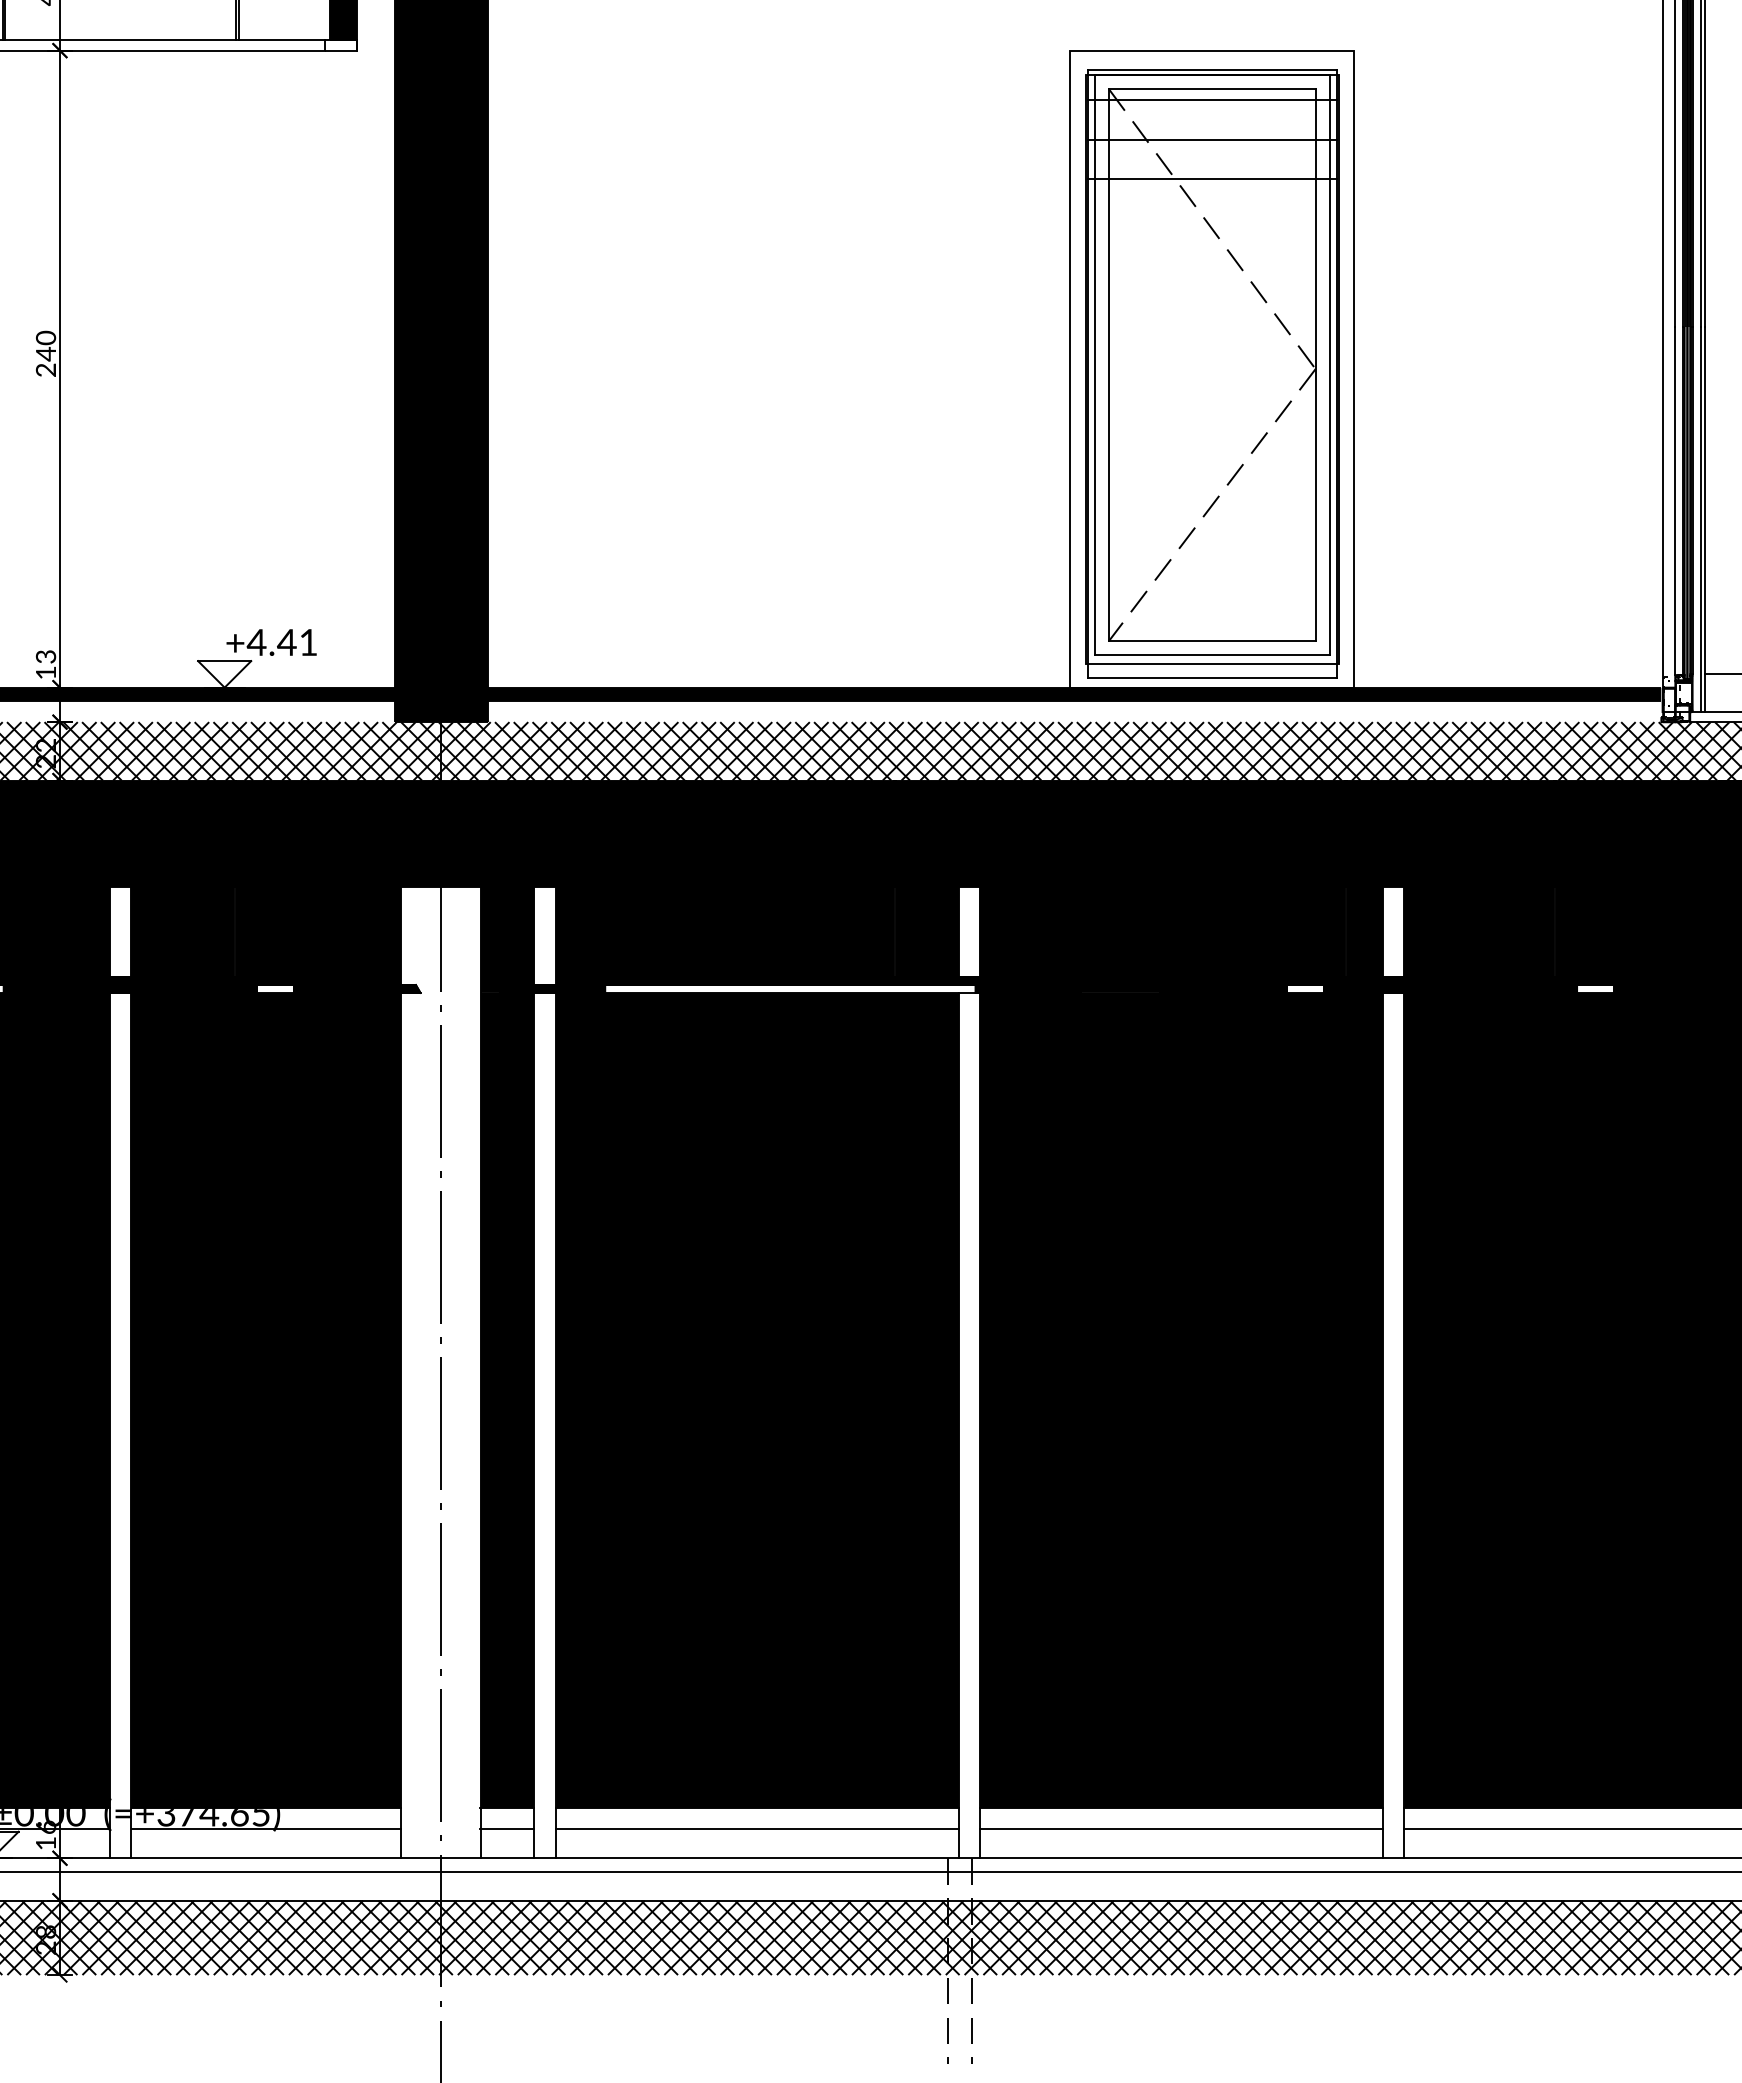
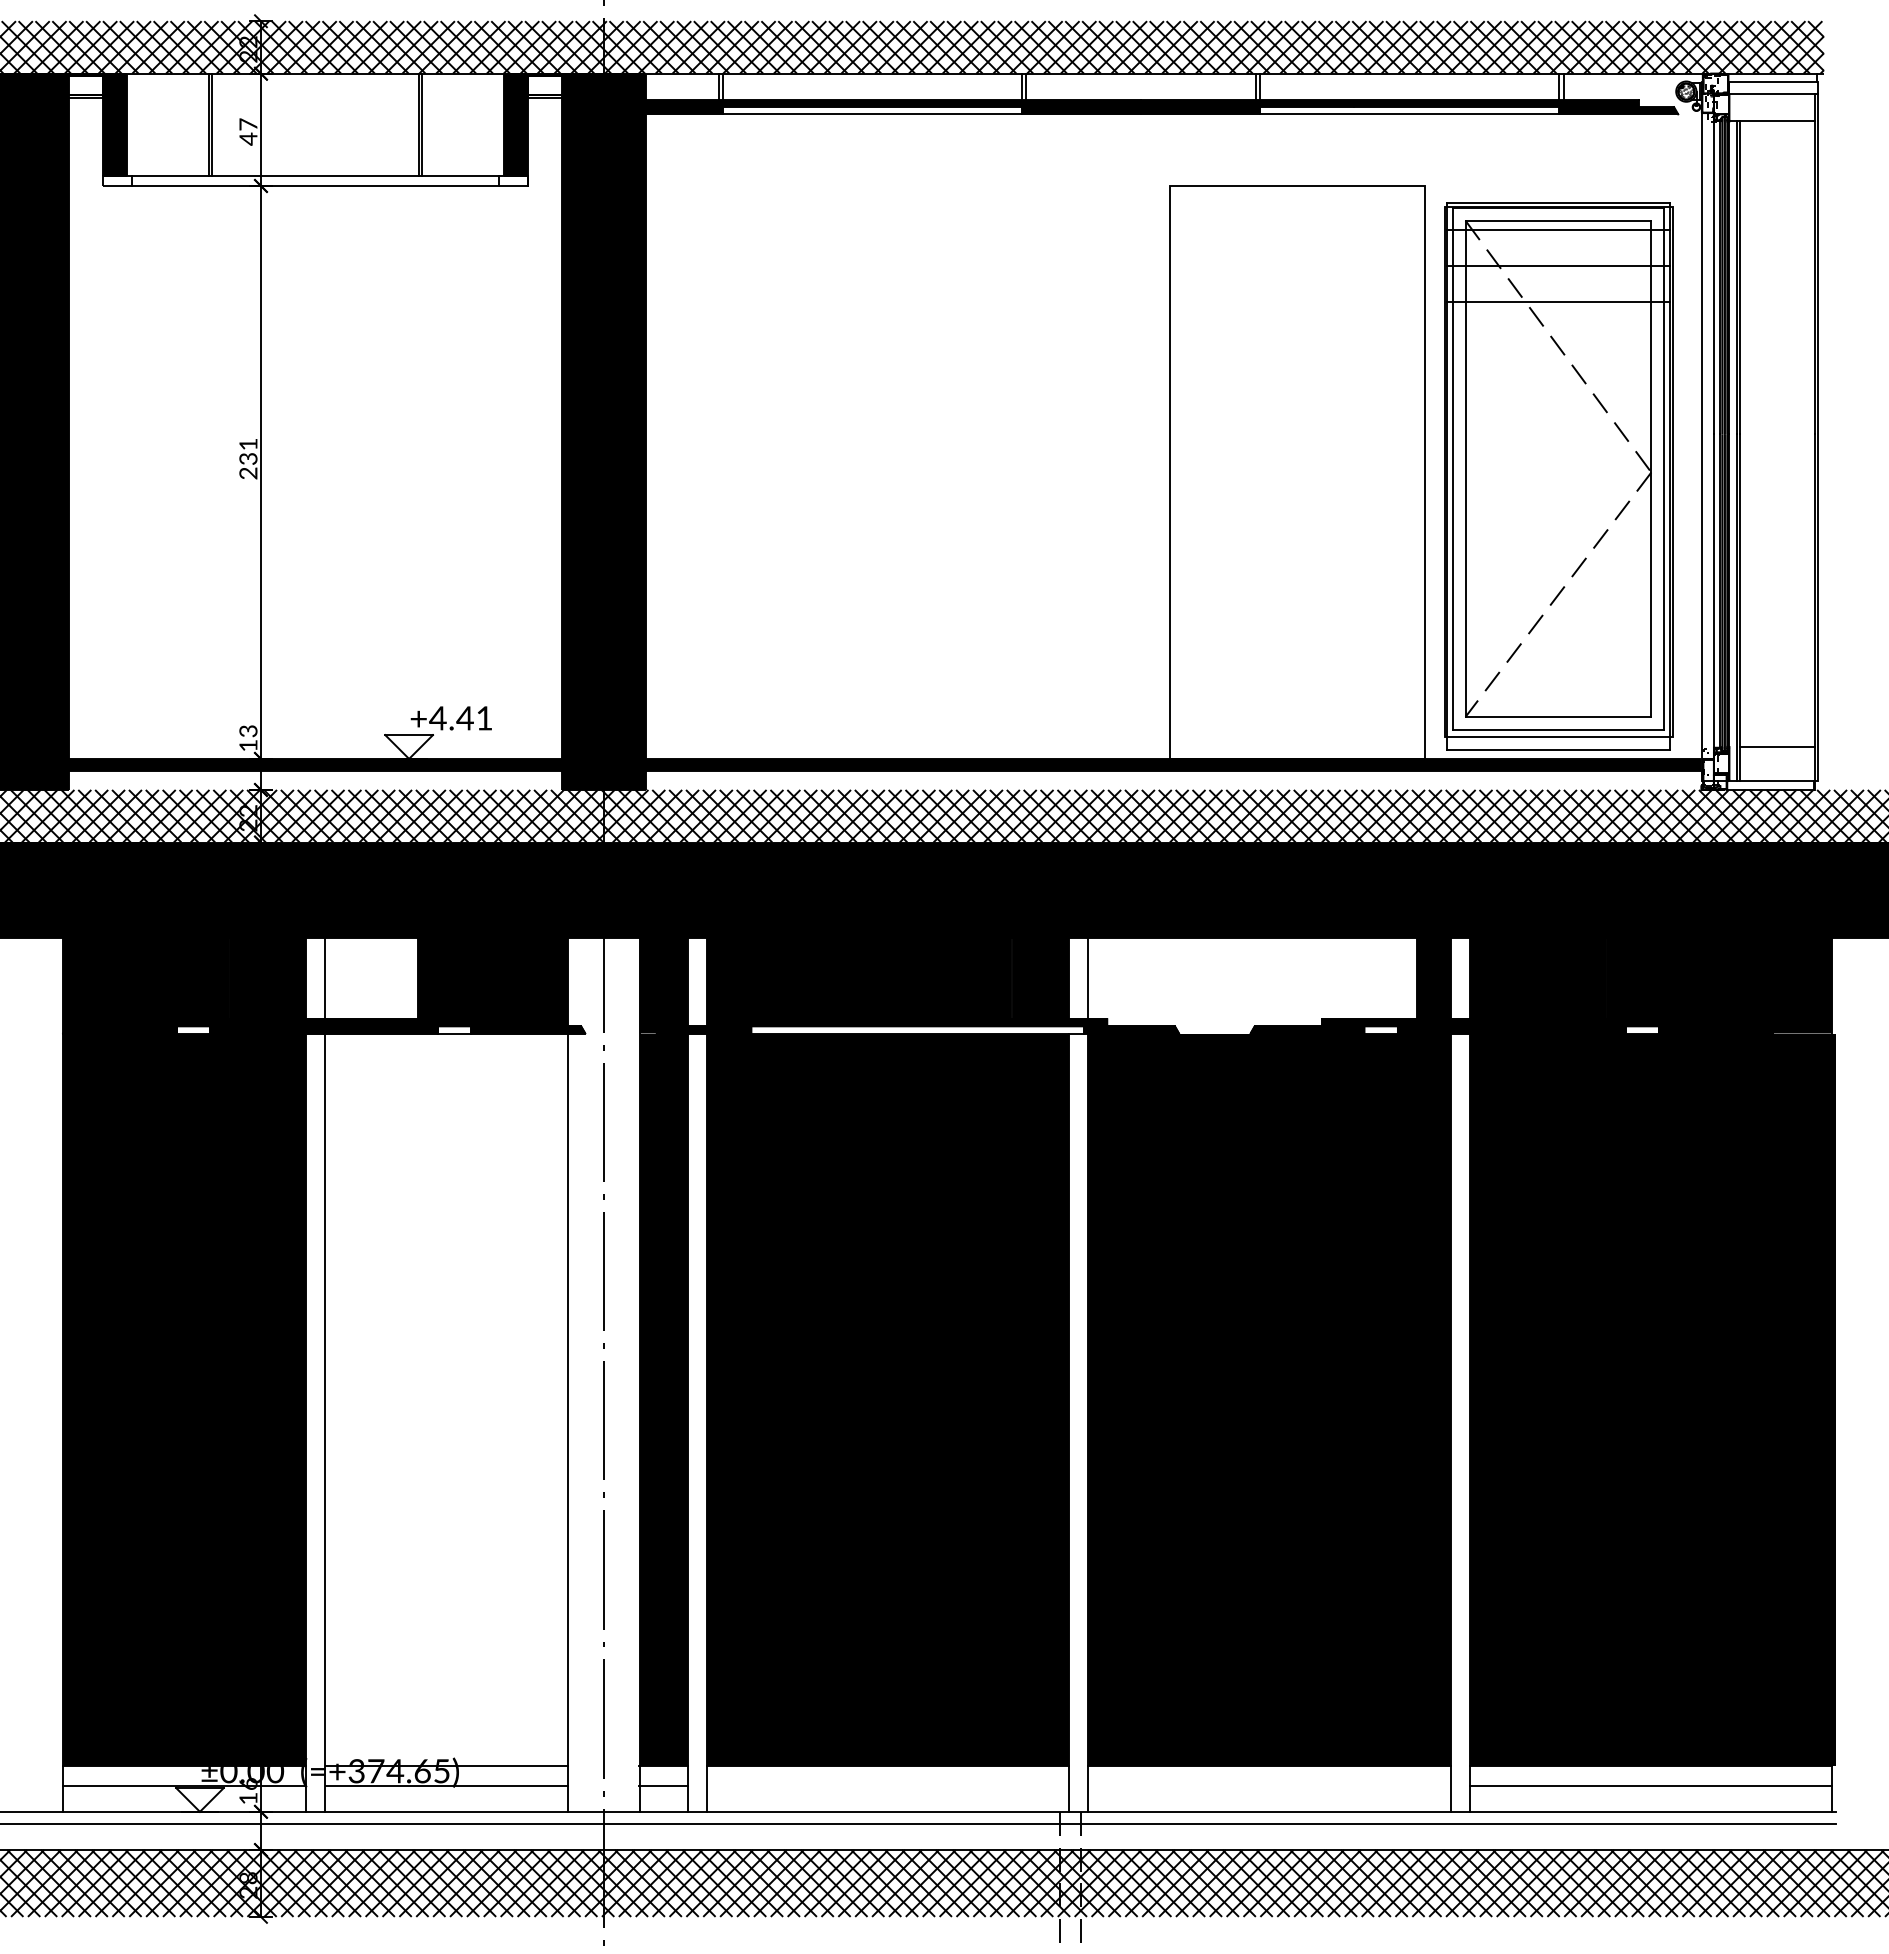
text: (46, 345) -> (248, 451), 240 -> 231
part: (1212, 373) -> (1558, 476), moved
fill: (182, 931) -> (371, 978), removed
fill: (1162, 939) -> (1252, 985), removed
fill: (266, 1399) -> (446, 1399), removed
line: (756, 1828) -> (887, 1785), removed
line: (1181, 1828) -> (1269, 1785), removed

